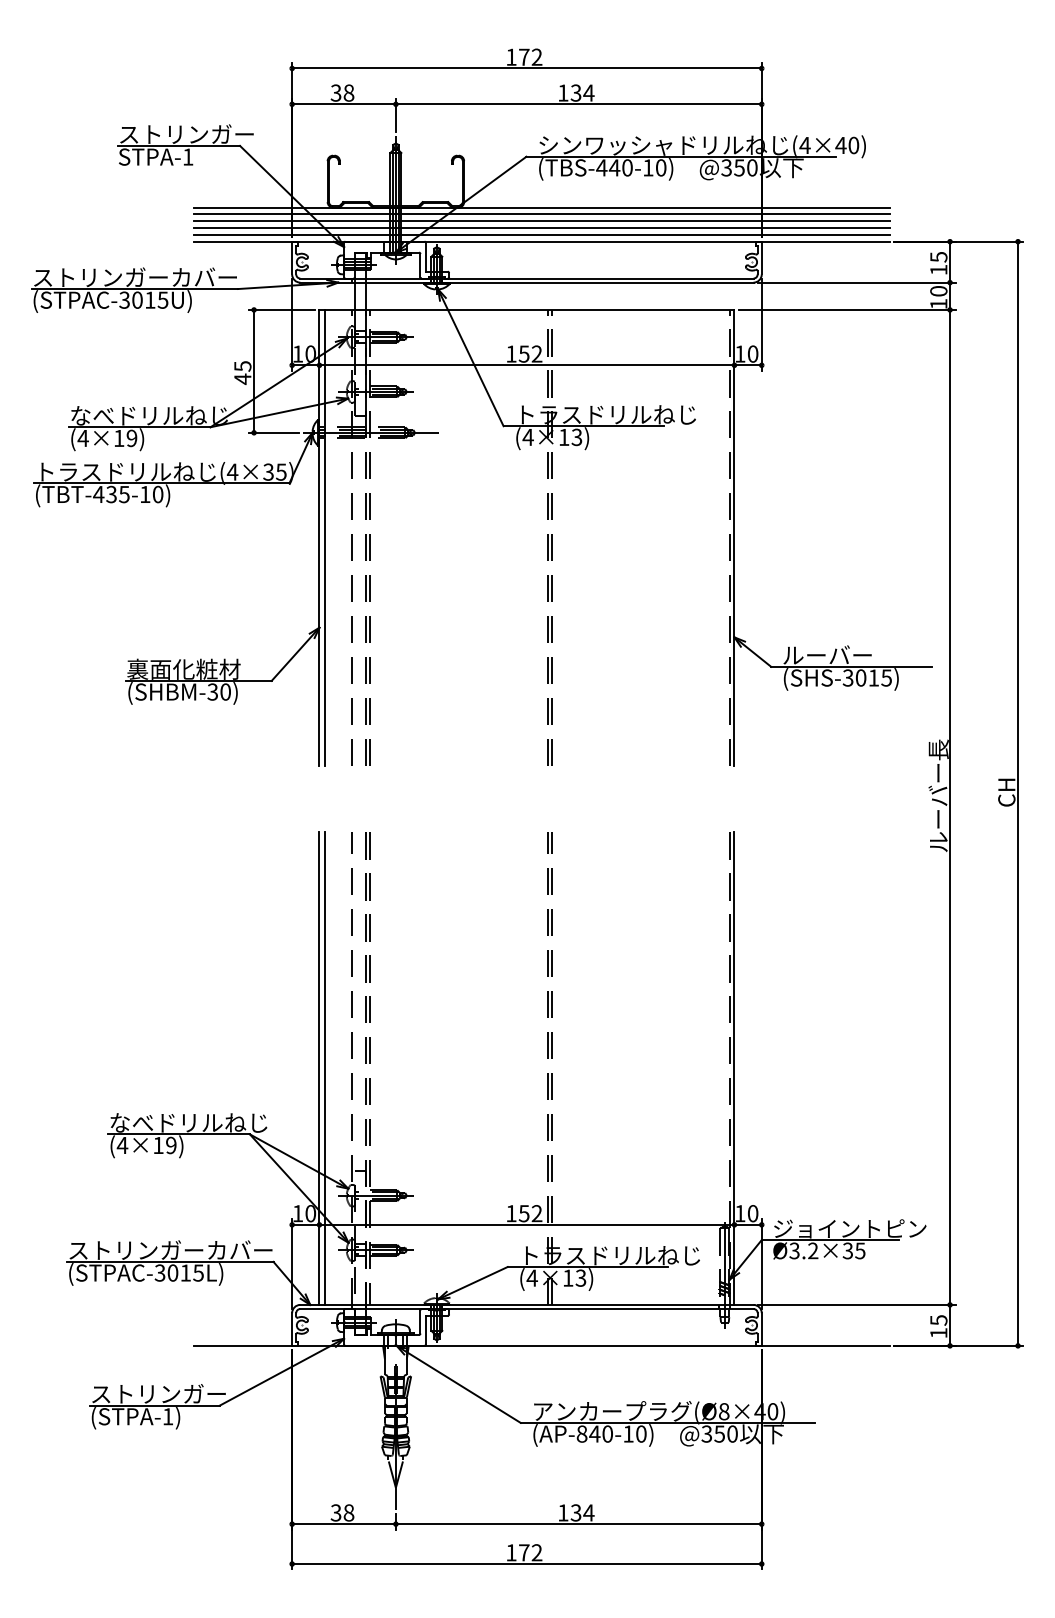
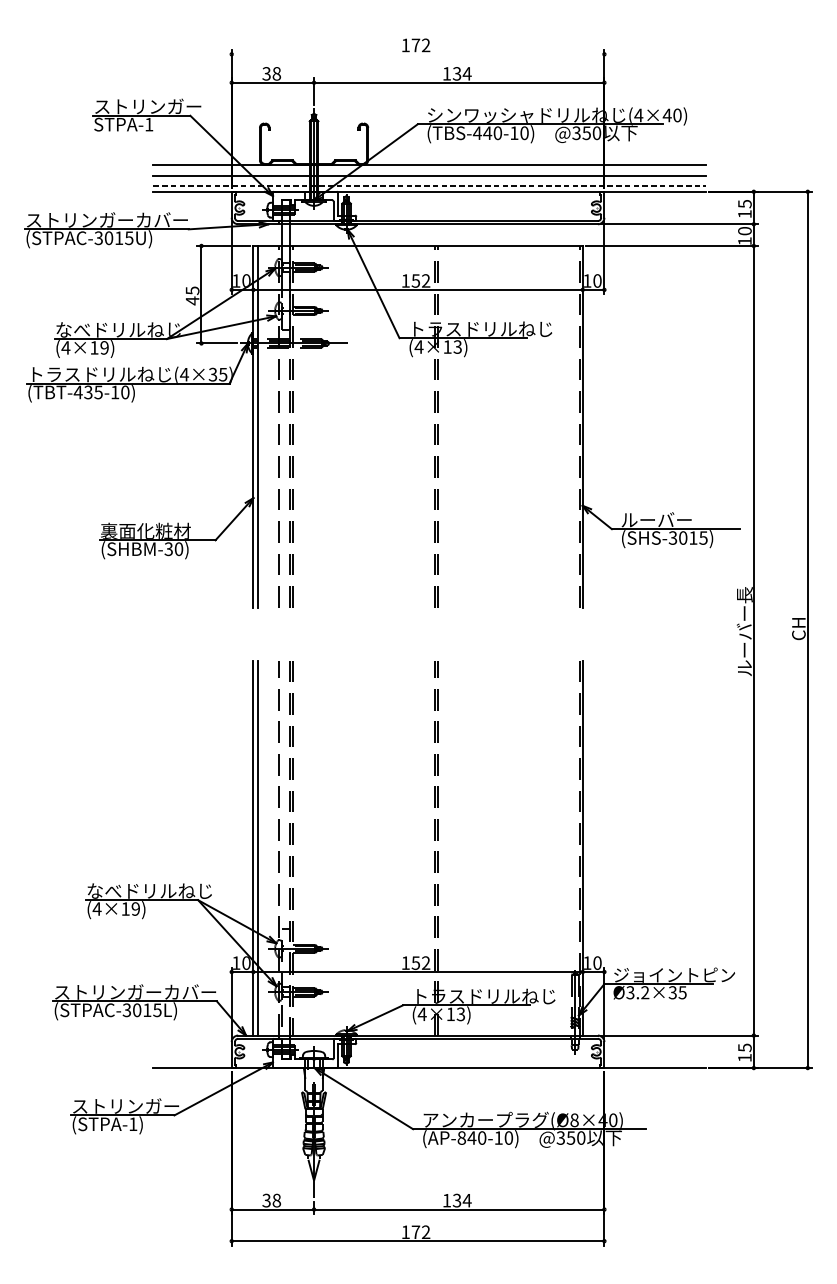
line: (526, 68) -> (417, 54), removed
line: (541, 214) -> (429, 170), removed
line: (541, 228) -> (429, 181), removed
line: (541, 234) -> (429, 186), solid -> dashed

